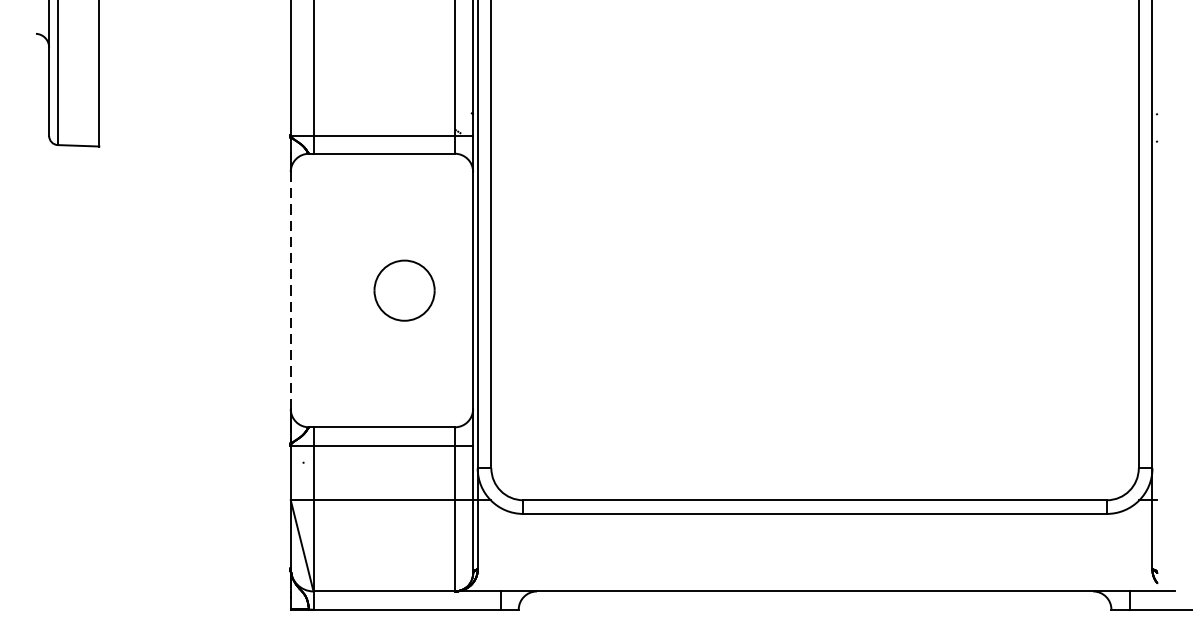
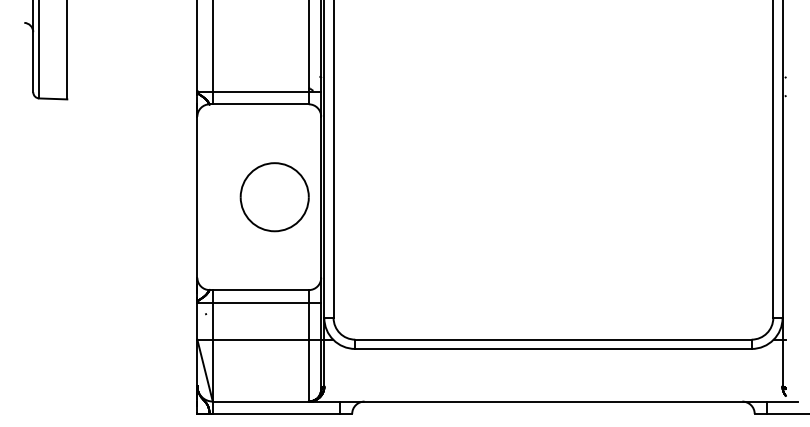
line: (290, 290) -> (197, 197), dashed -> solid
part: (404, 290) -> (274, 197), size x1.67

